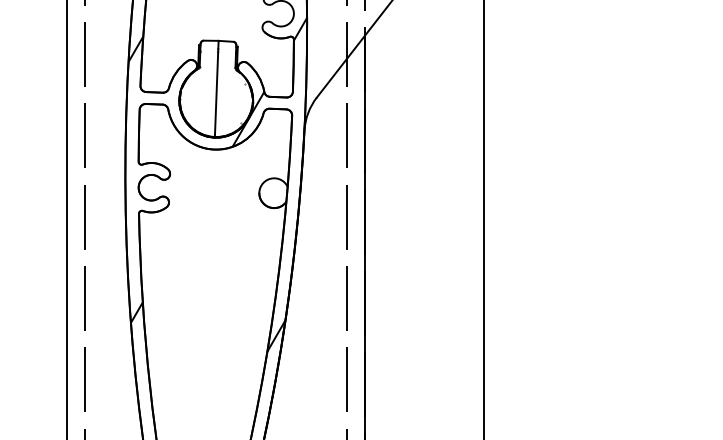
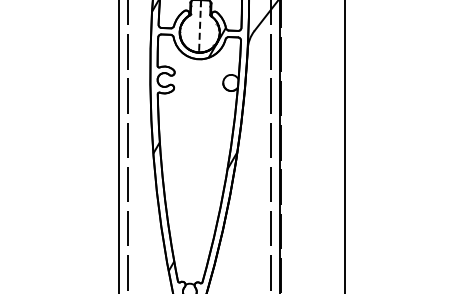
line: (217, 92) -> (200, 28), solid -> dashed

